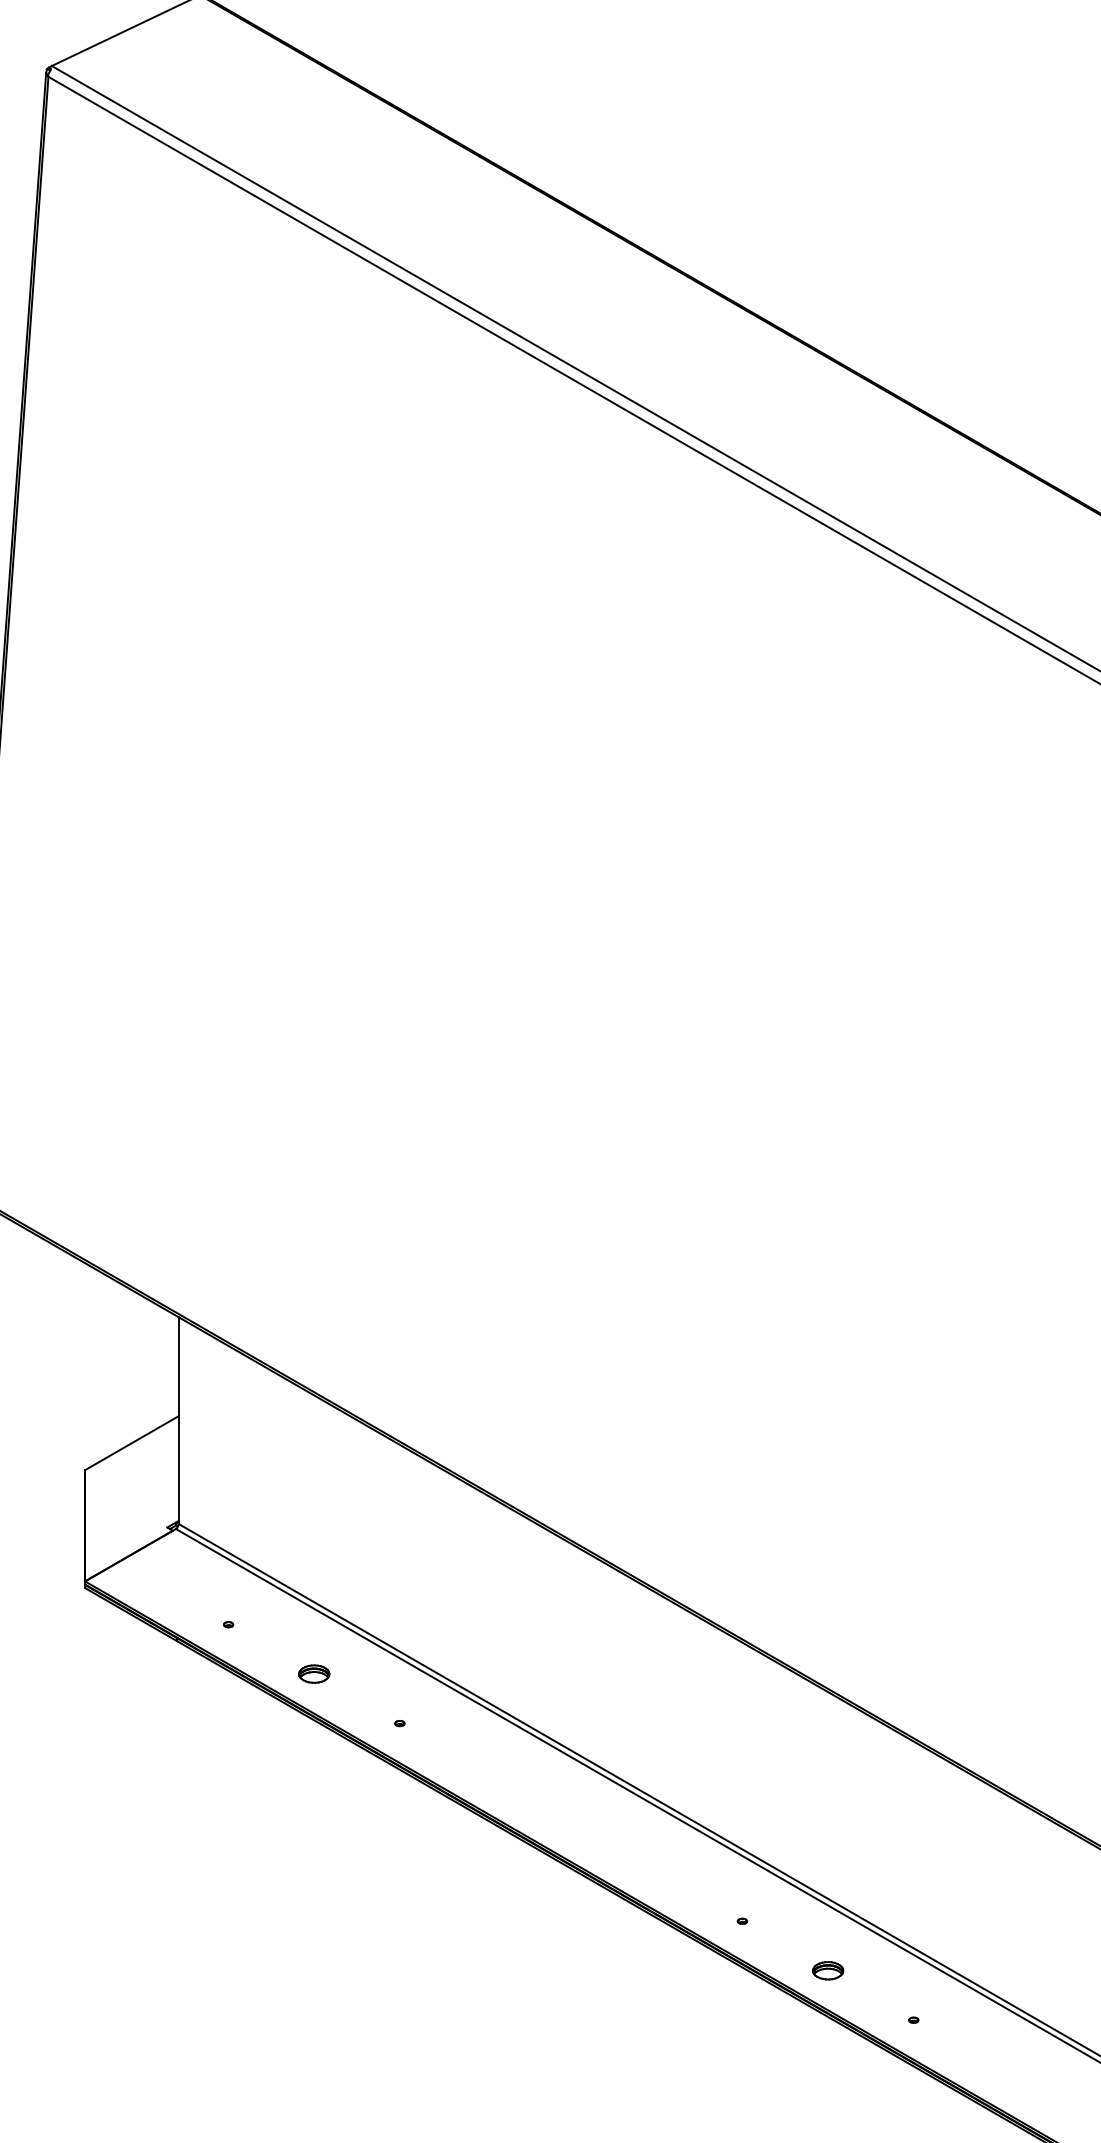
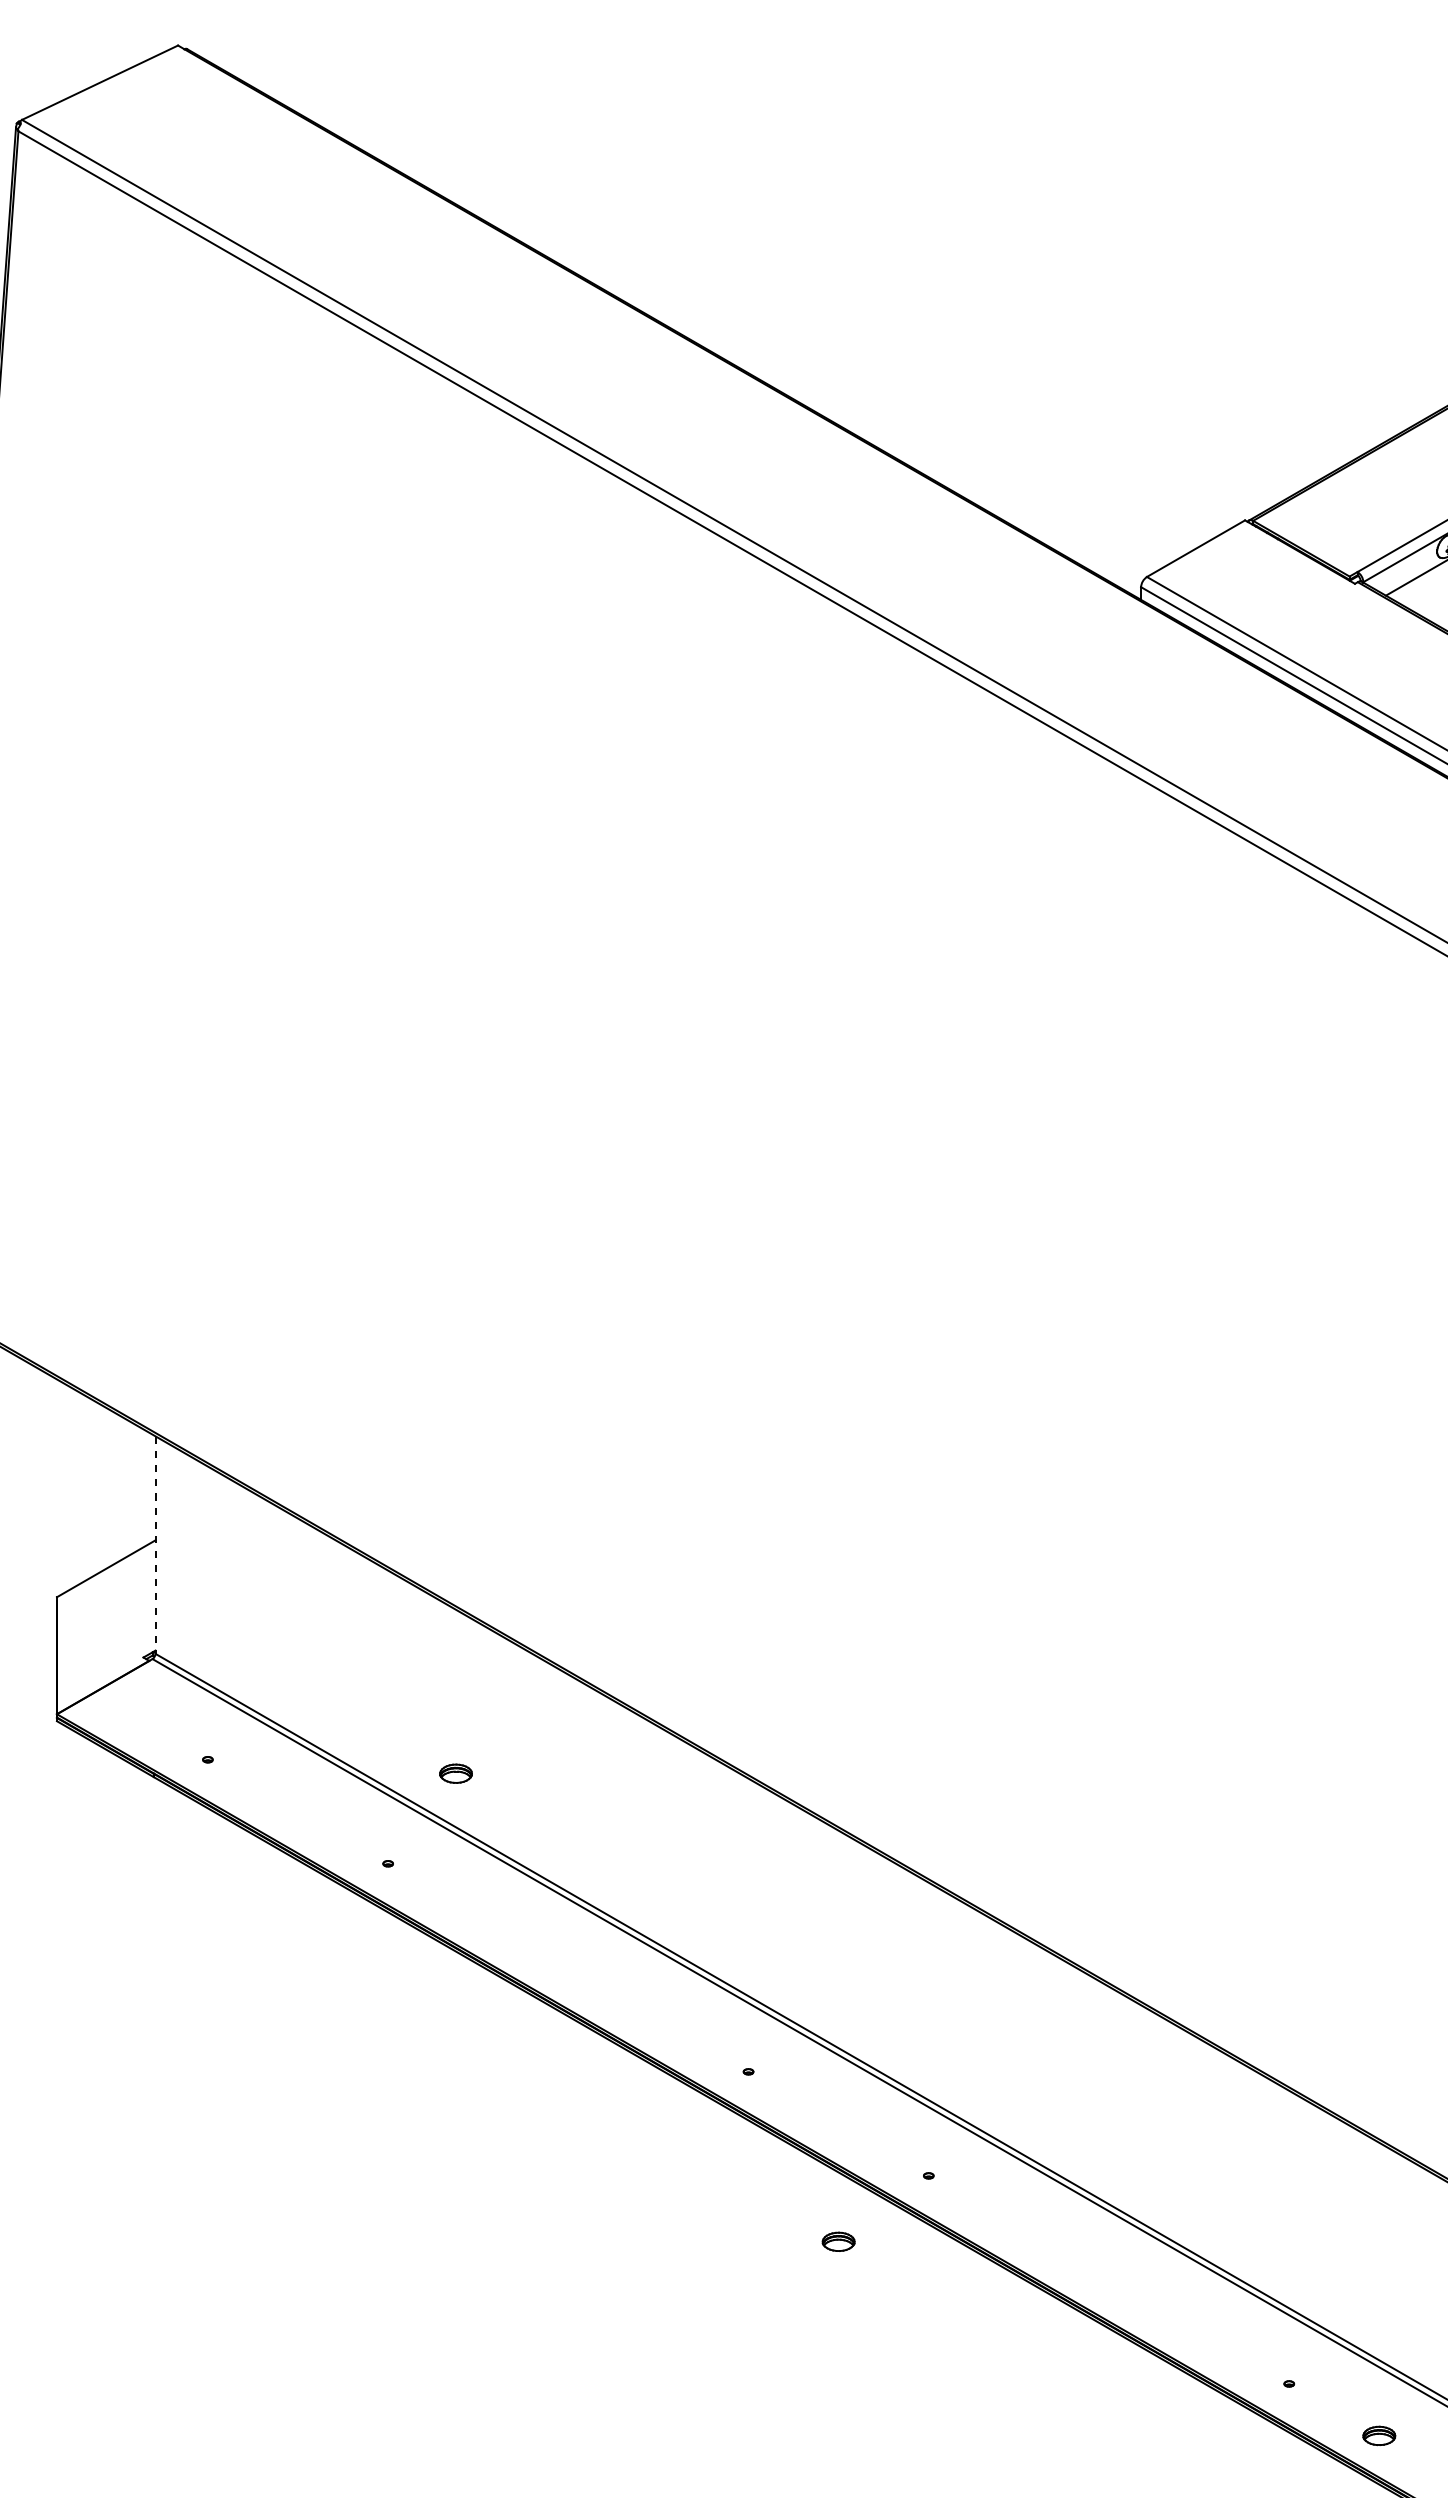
line: (178, 1421) -> (155, 1545), solid -> dashed
part: (313, 1673) -> (455, 1773), moved
part: (827, 1970) -> (838, 2241), moved

